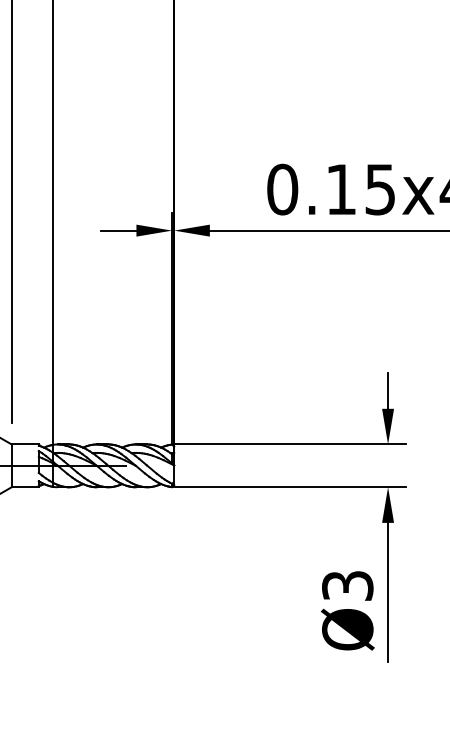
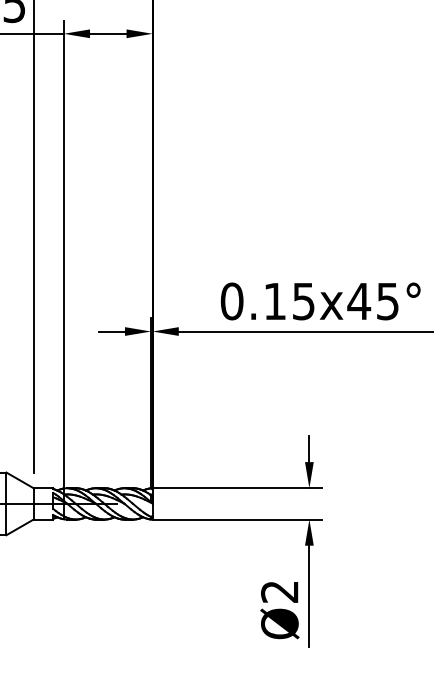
text: (347, 585) -> (279, 591), Ø3 -> Ø2

